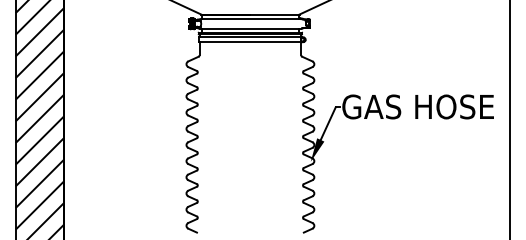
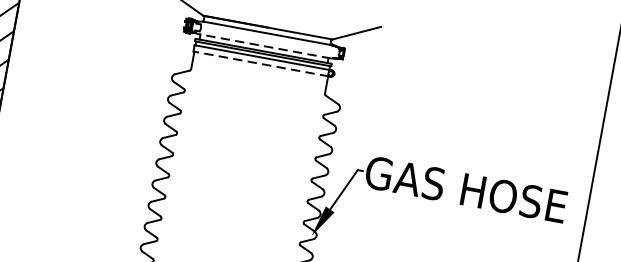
line: (250, 28) -> (264, 46), solid -> dashed
line: (250, 42) -> (261, 64), solid -> dashed

